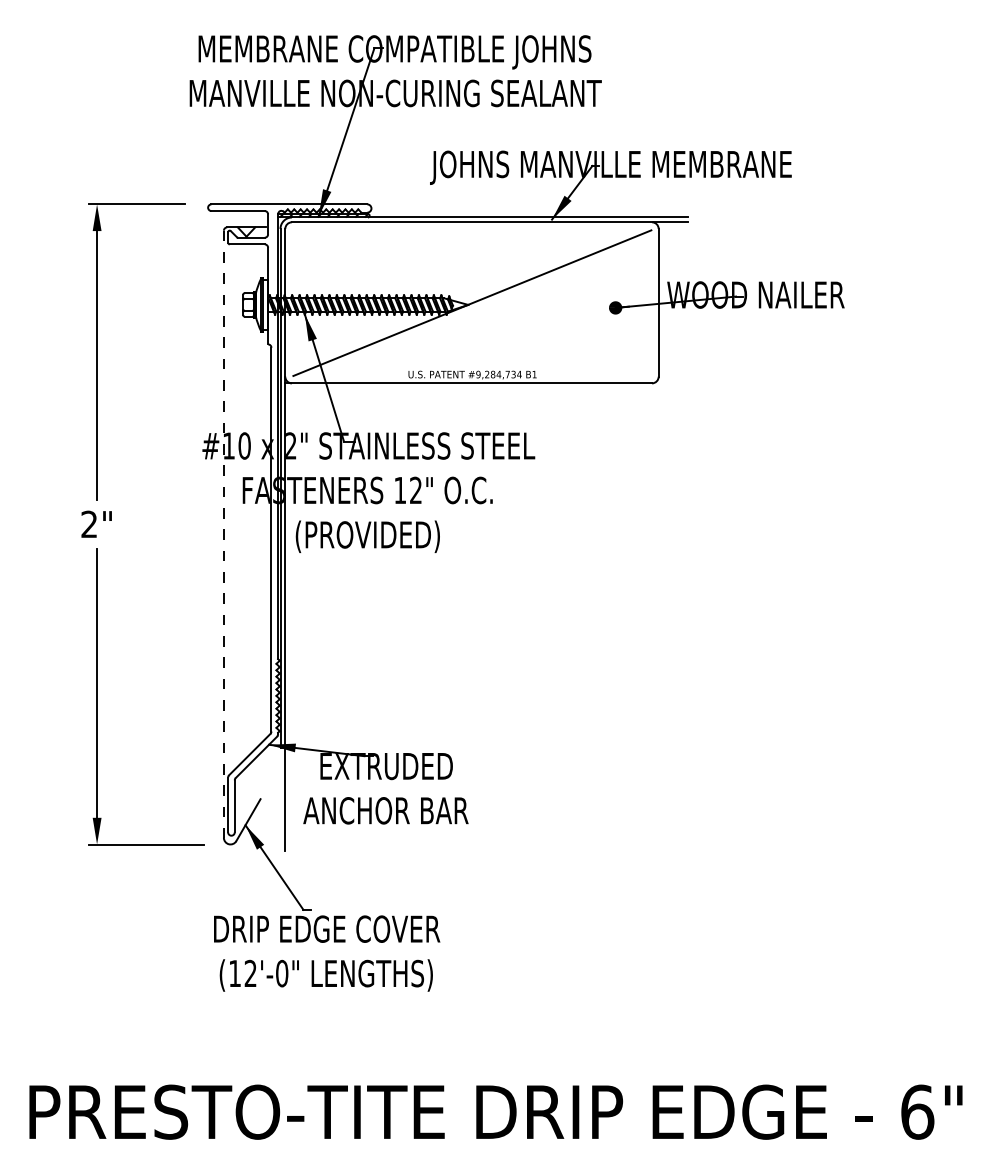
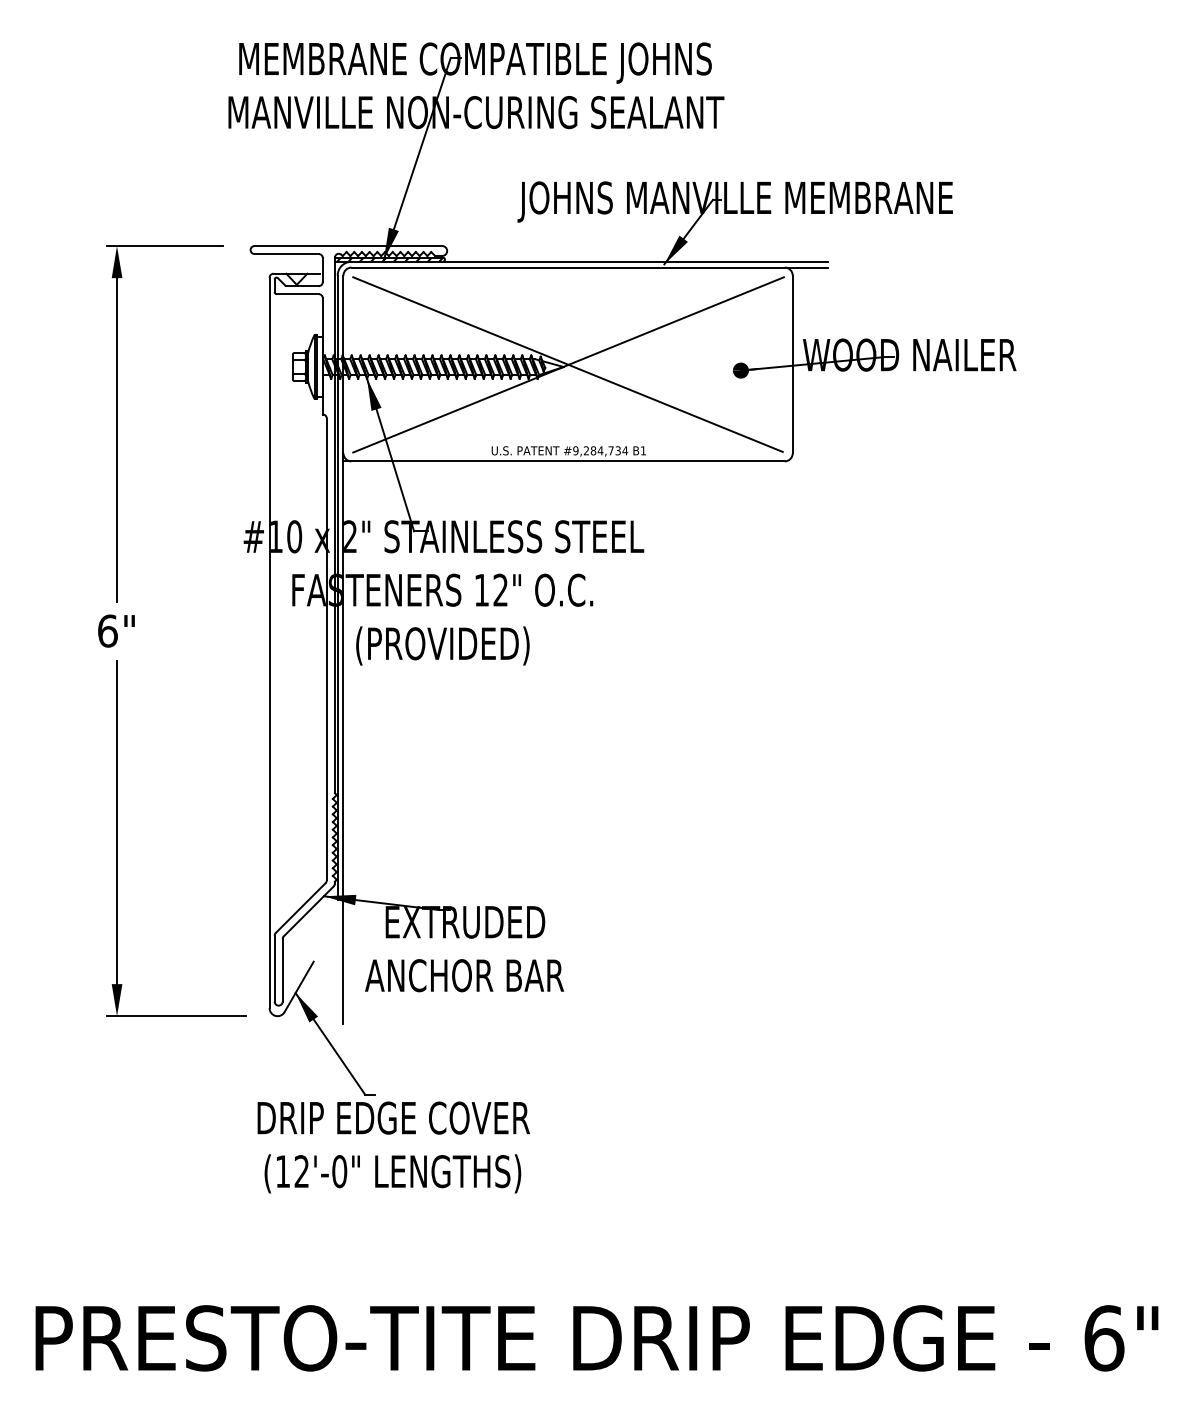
line: (471, 302) -> (567, 364), added
text: (89, 523) -> (107, 630), 2" -> 6"
line: (223, 534) -> (269, 643), dashed -> solid

